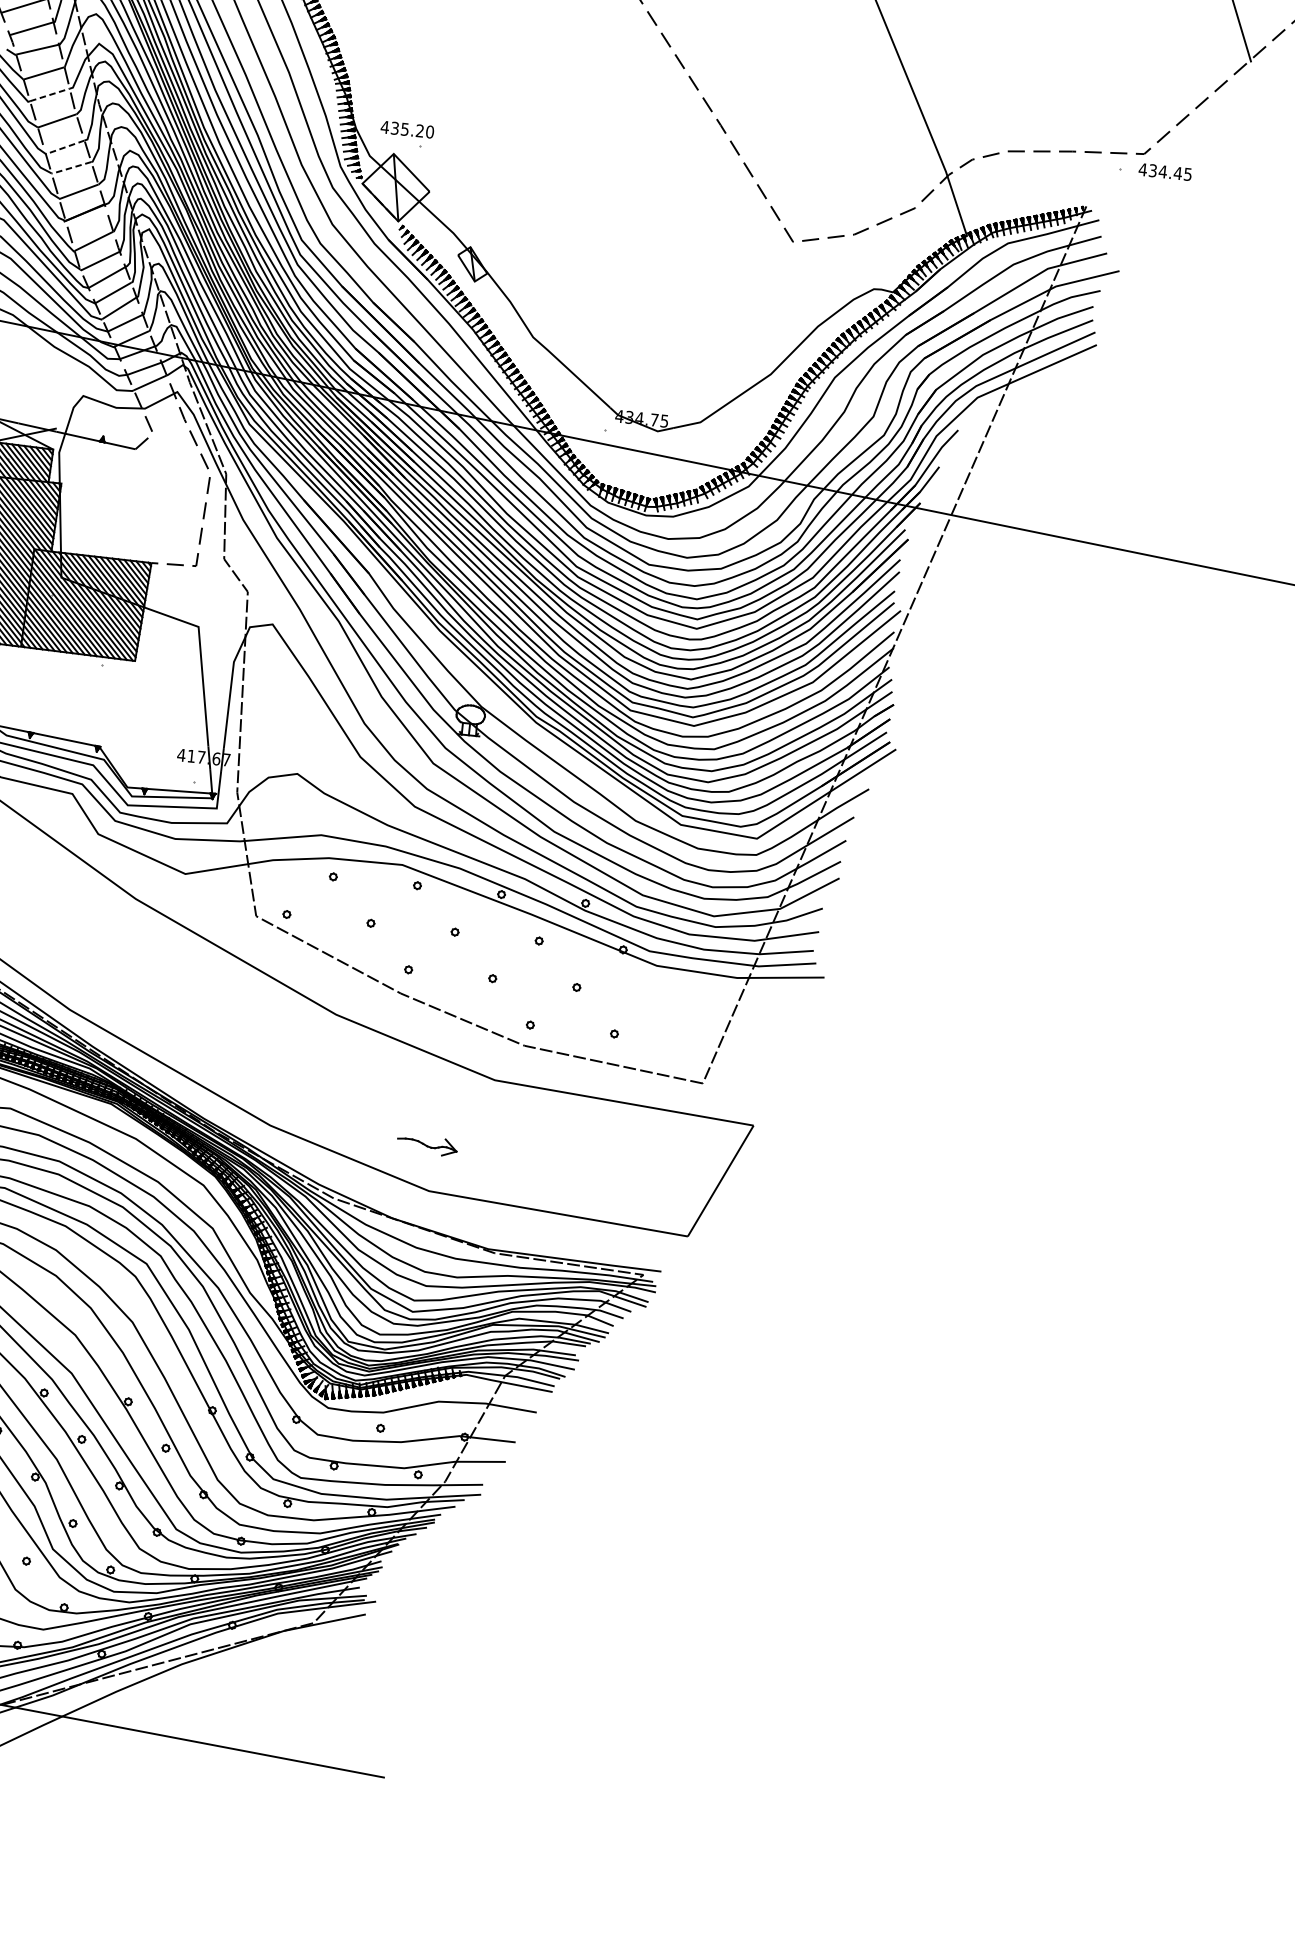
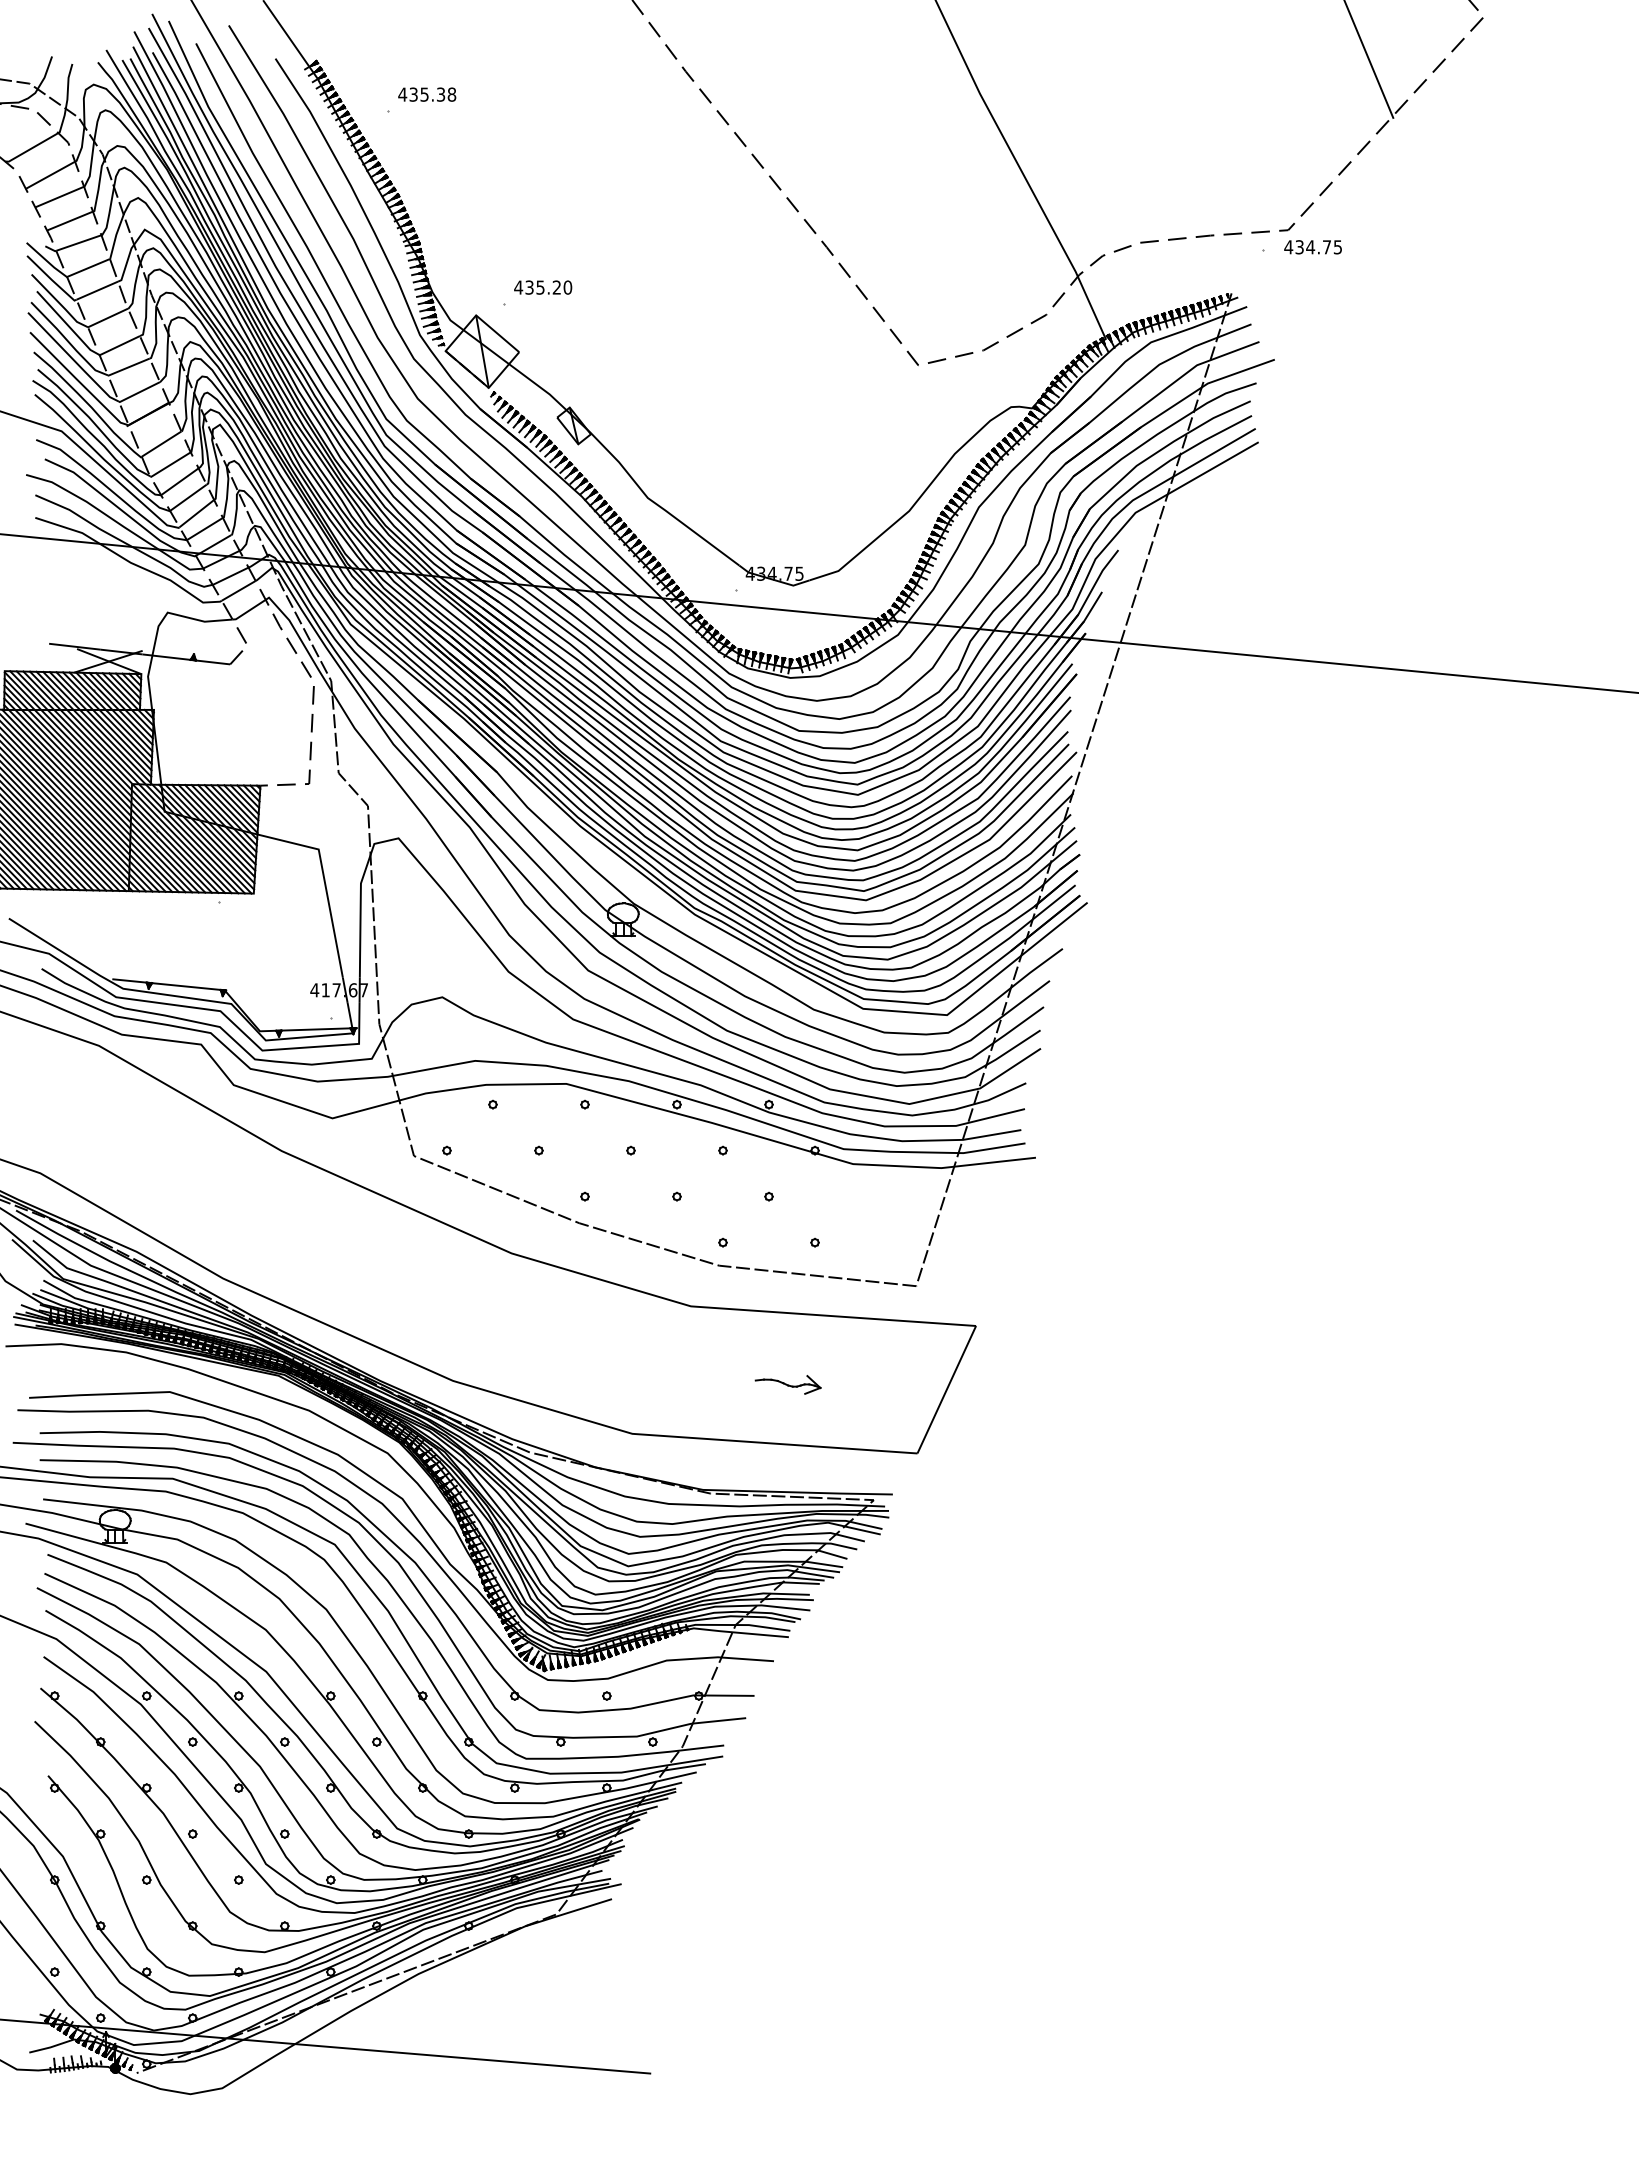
line: (50, 94) -> (97, 290), dashed -> solid
text: (407, 129) -> (543, 287), moved
line: (63, 148) -> (118, 346), dashed -> solid
line: (70, 168) -> (127, 367), dashed -> solid
text: (1177, 173) -> (1326, 247), 434.45 -> 434.75
part: (426, 1145) -> (787, 1384), moved

